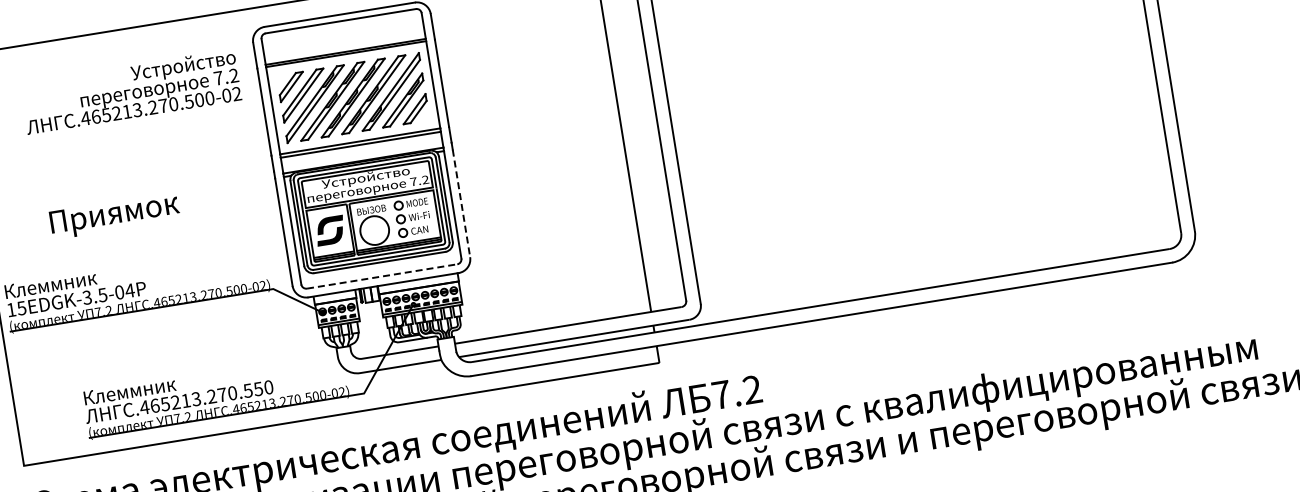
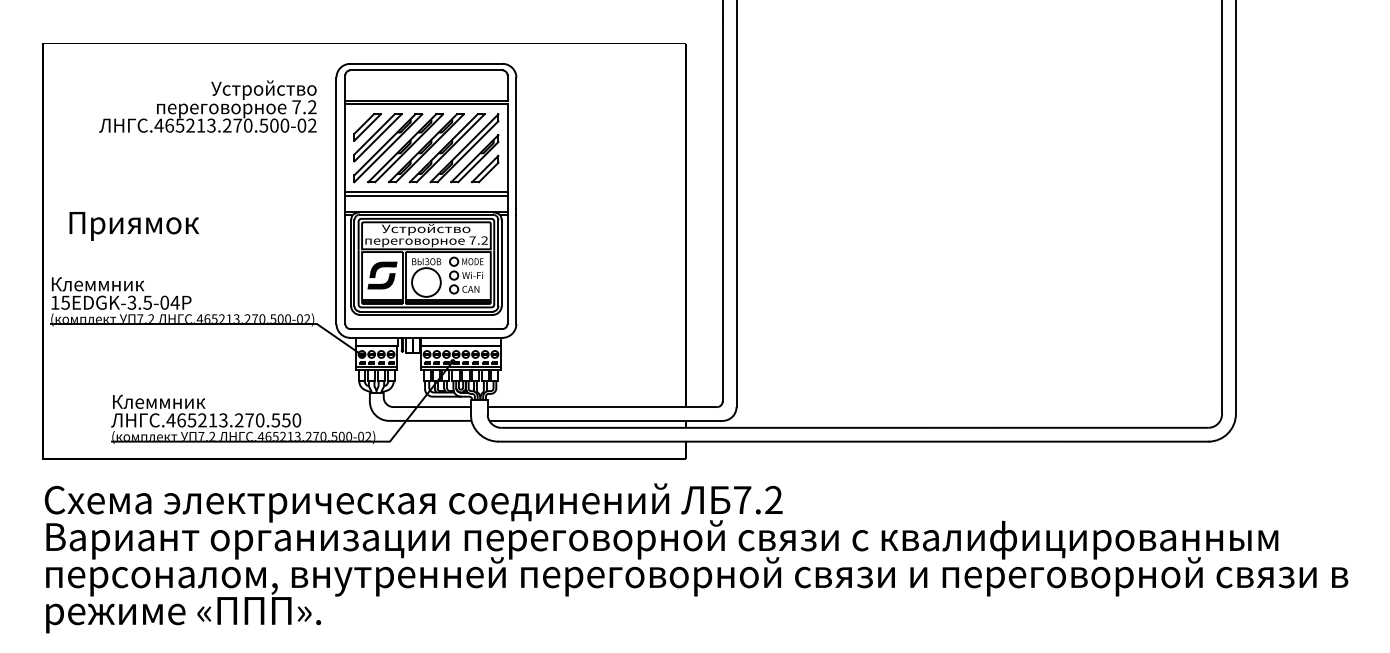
line: (461, 204) -> (516, 270), dashed -> solid
text: (114, 216) -> (133, 226), moved
line: (382, 276) -> (426, 329), dashed -> solid

